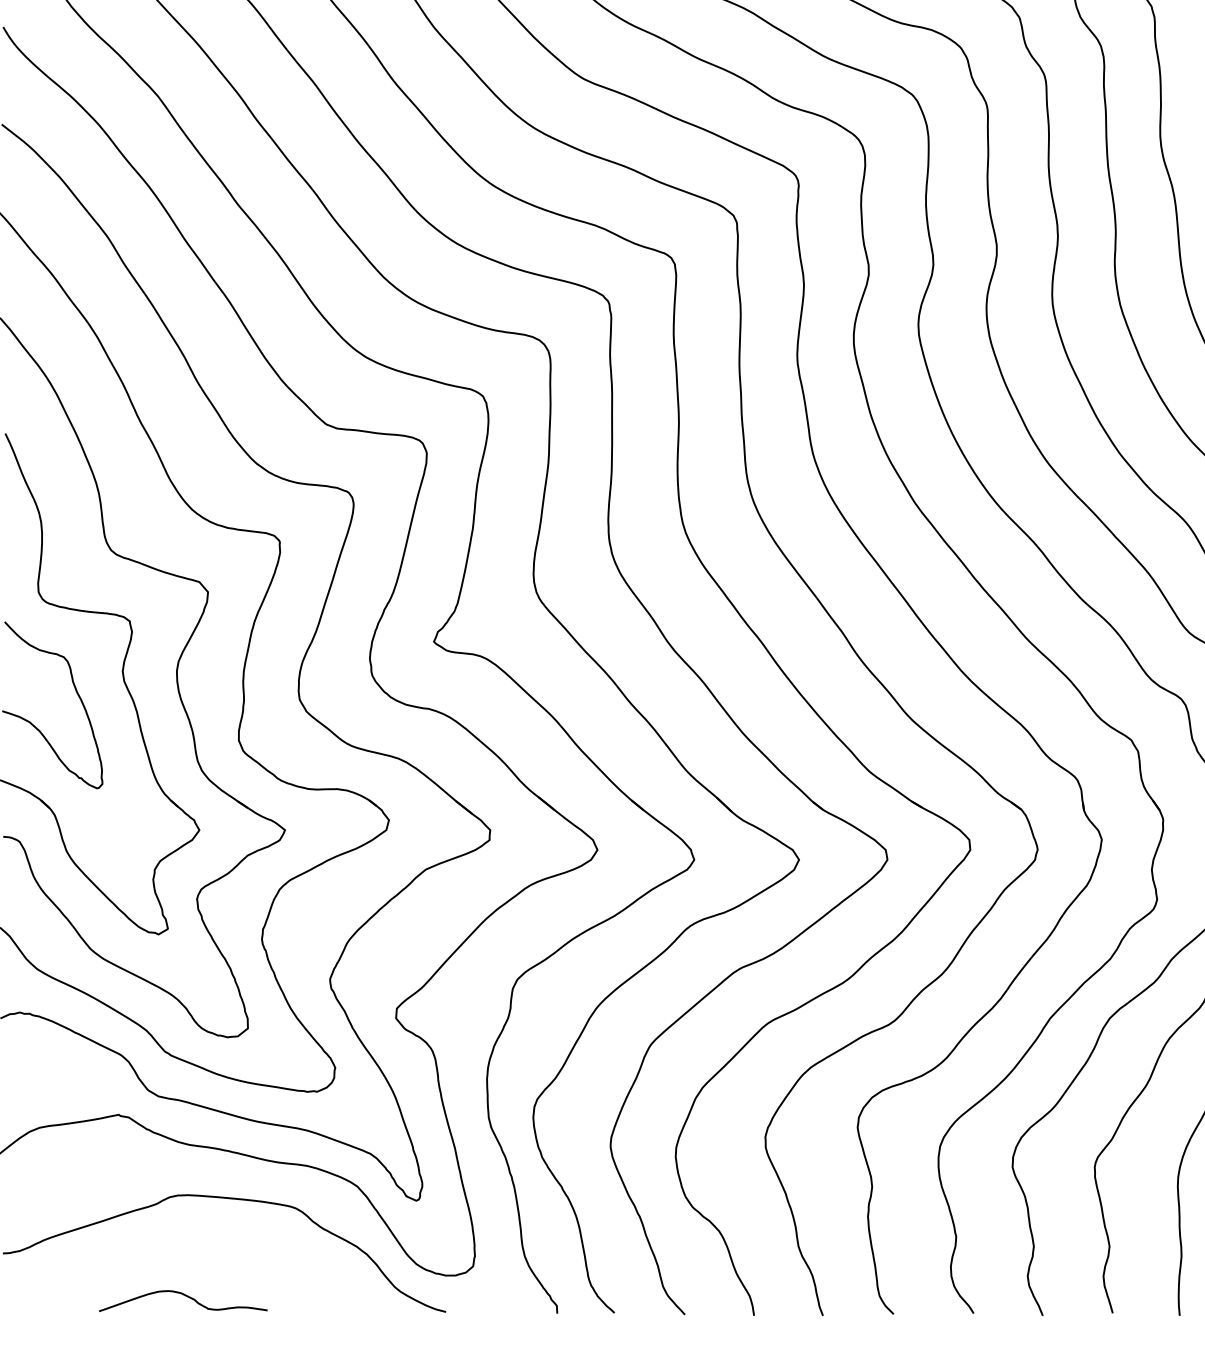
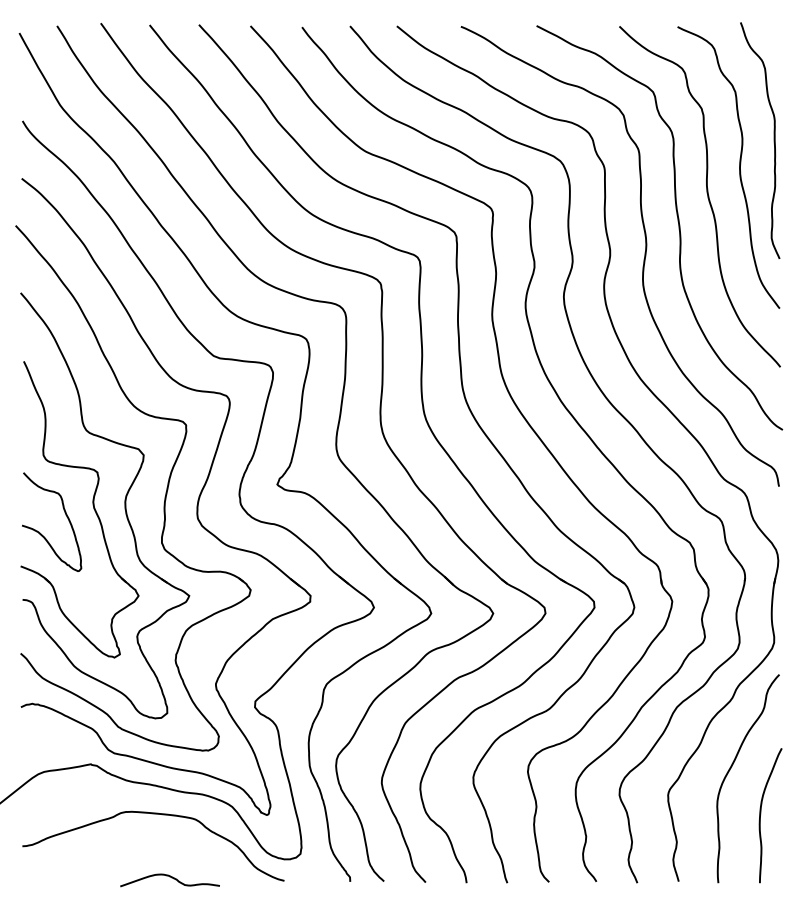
curve: (185, 1297) -> (171, 878), moved

